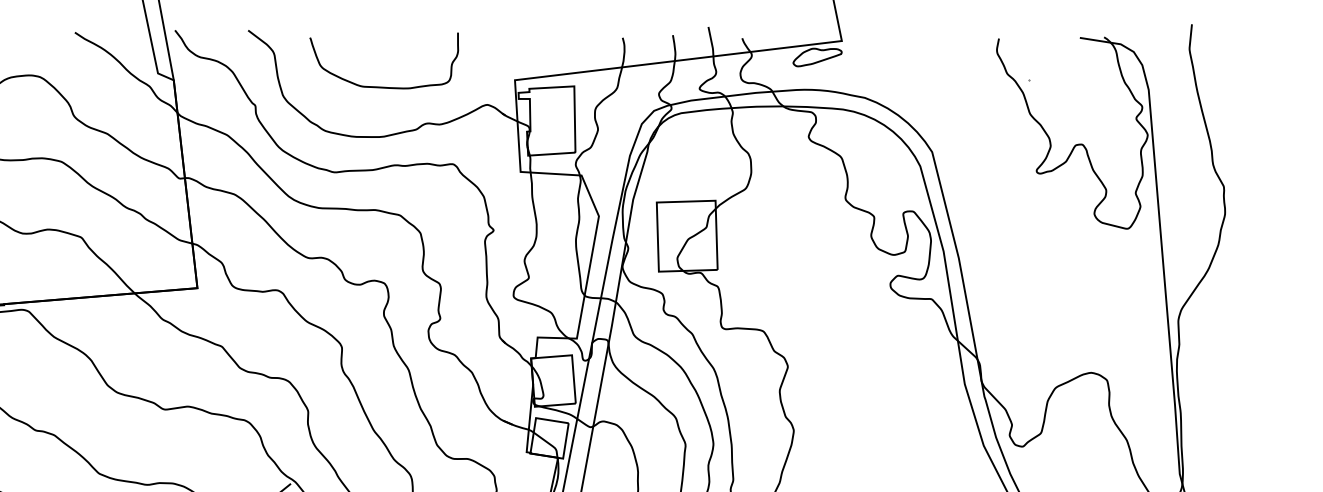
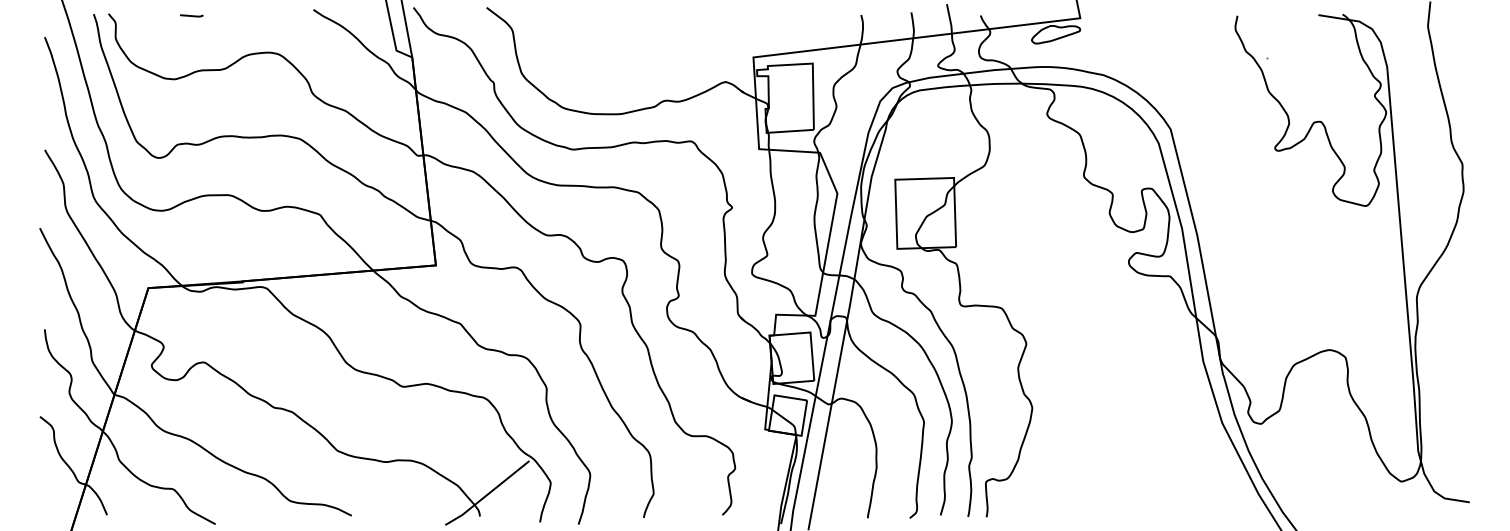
curve: (382, 86) -> (620, 63), removed

